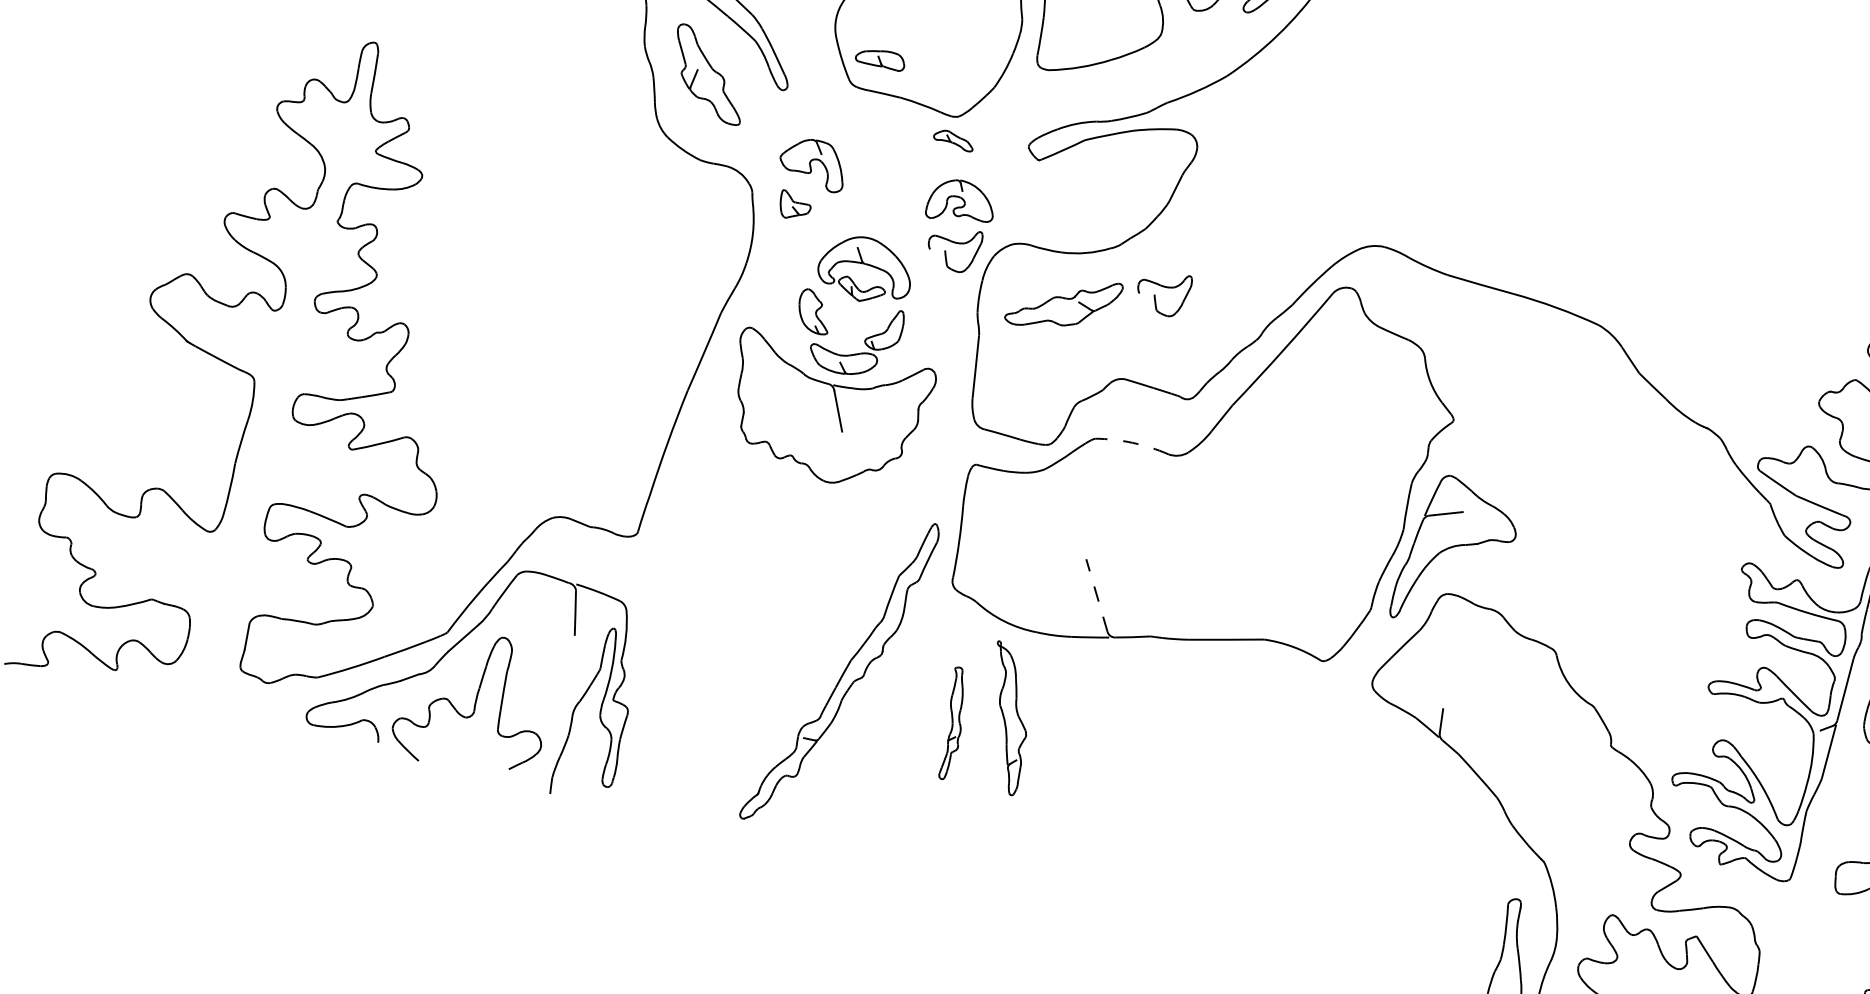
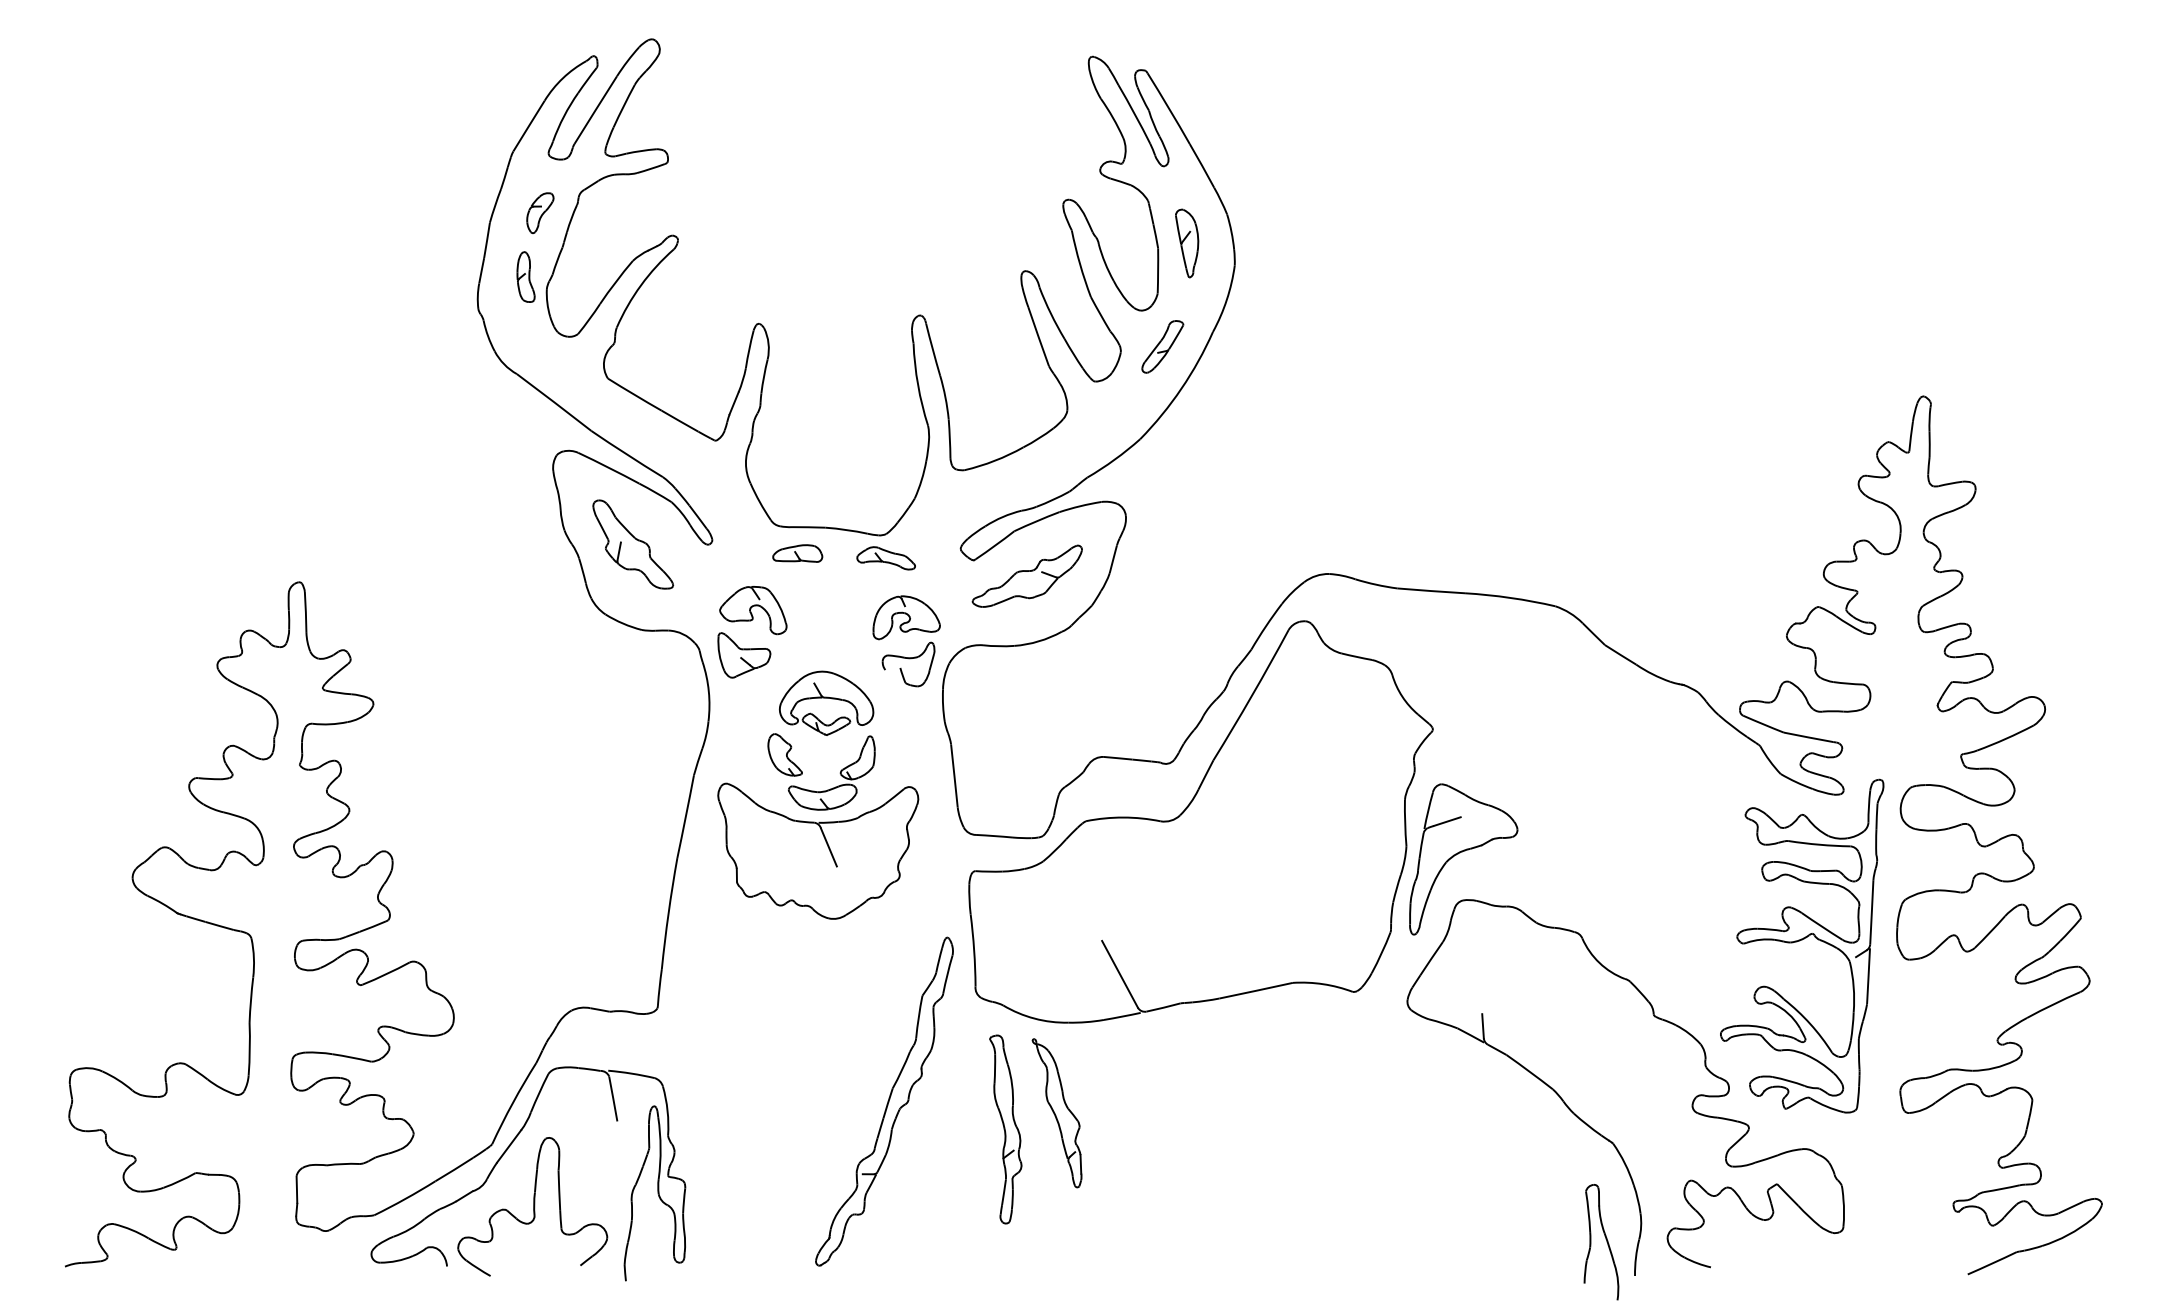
part: (880, 58) -> (797, 553), moved
part: (953, 140) -> (885, 558), size x1.43
part: (795, 206) -> (744, 655), size x1.67
part: (1163, 292) -> (1122, 664), removed
part: (1063, 302) -> (1026, 575), moved
arc: (1132, 442) -> (1123, 817), dashed -> solid
line: (1097, 595) -> (1120, 974), dashed -> solid
part: (952, 723) -> (1005, 1129), size x1.67

